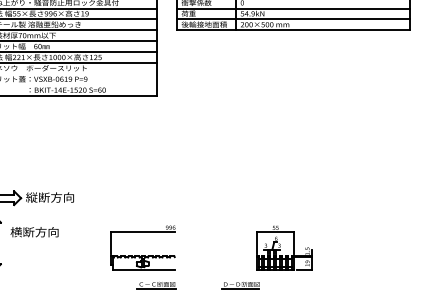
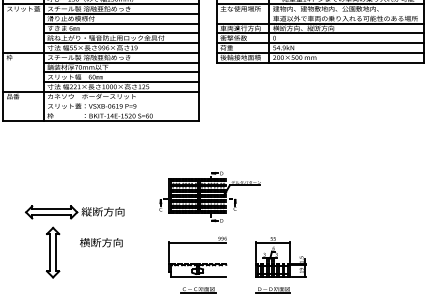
part: (169, 180) -> (209, 196), added
text: (34, 231) -> (101, 242), moved
part: (283, 248) -> (280, 257), moved
part: (142, 255) -> (197, 263), moved

